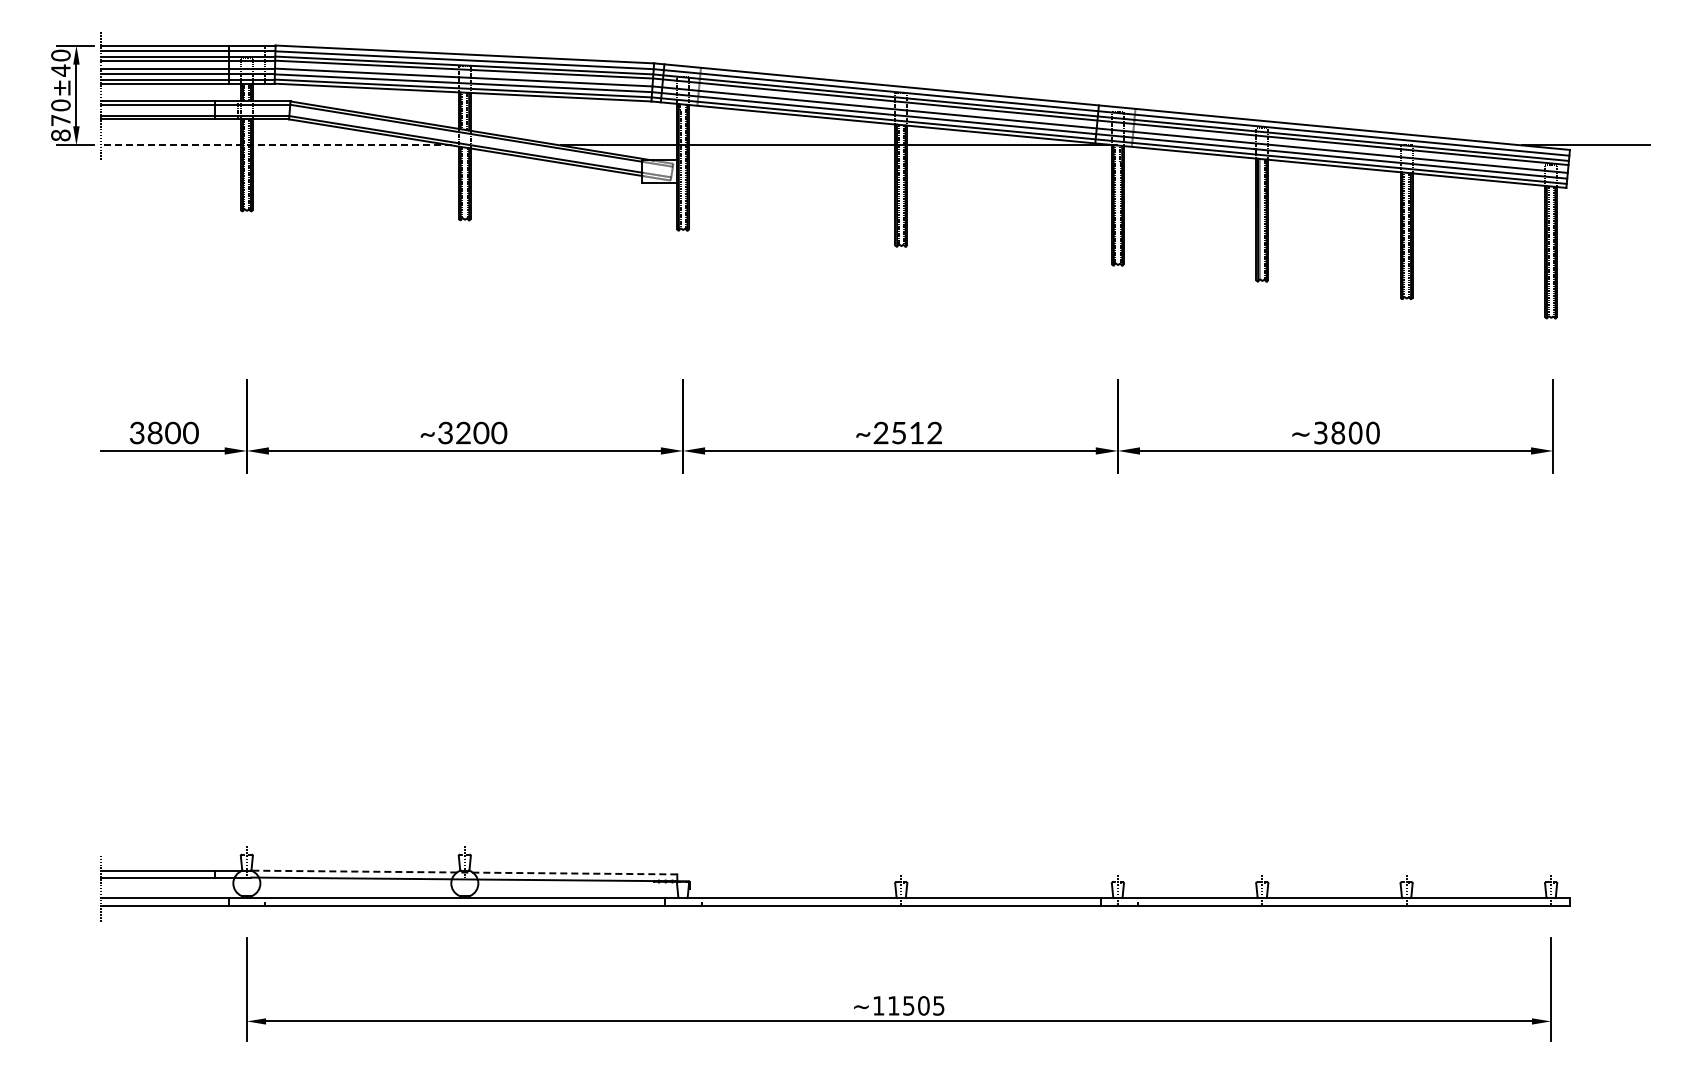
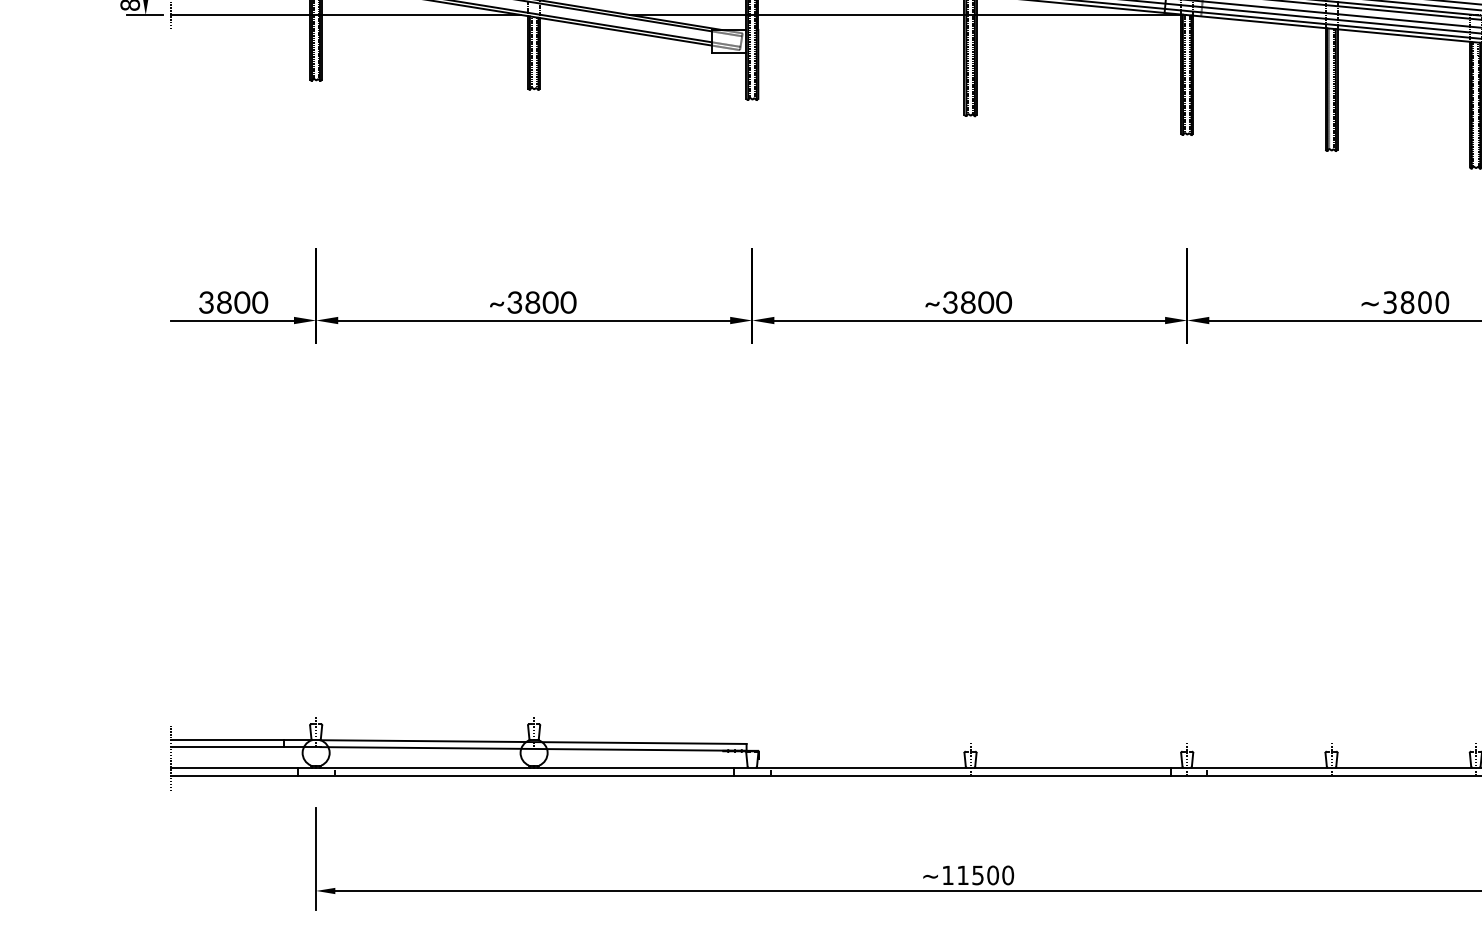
line: (276, 145) -> (345, 15), dashed -> solid
text: (907, 432) -> (976, 302), ~2512 -> ~3800
text: (463, 433) -> (532, 303), ~3200 -> ~3800
line: (464, 872) -> (533, 742), dashed -> solid
text: (938, 1005) -> (1007, 875), ~11505 -> ~11500

